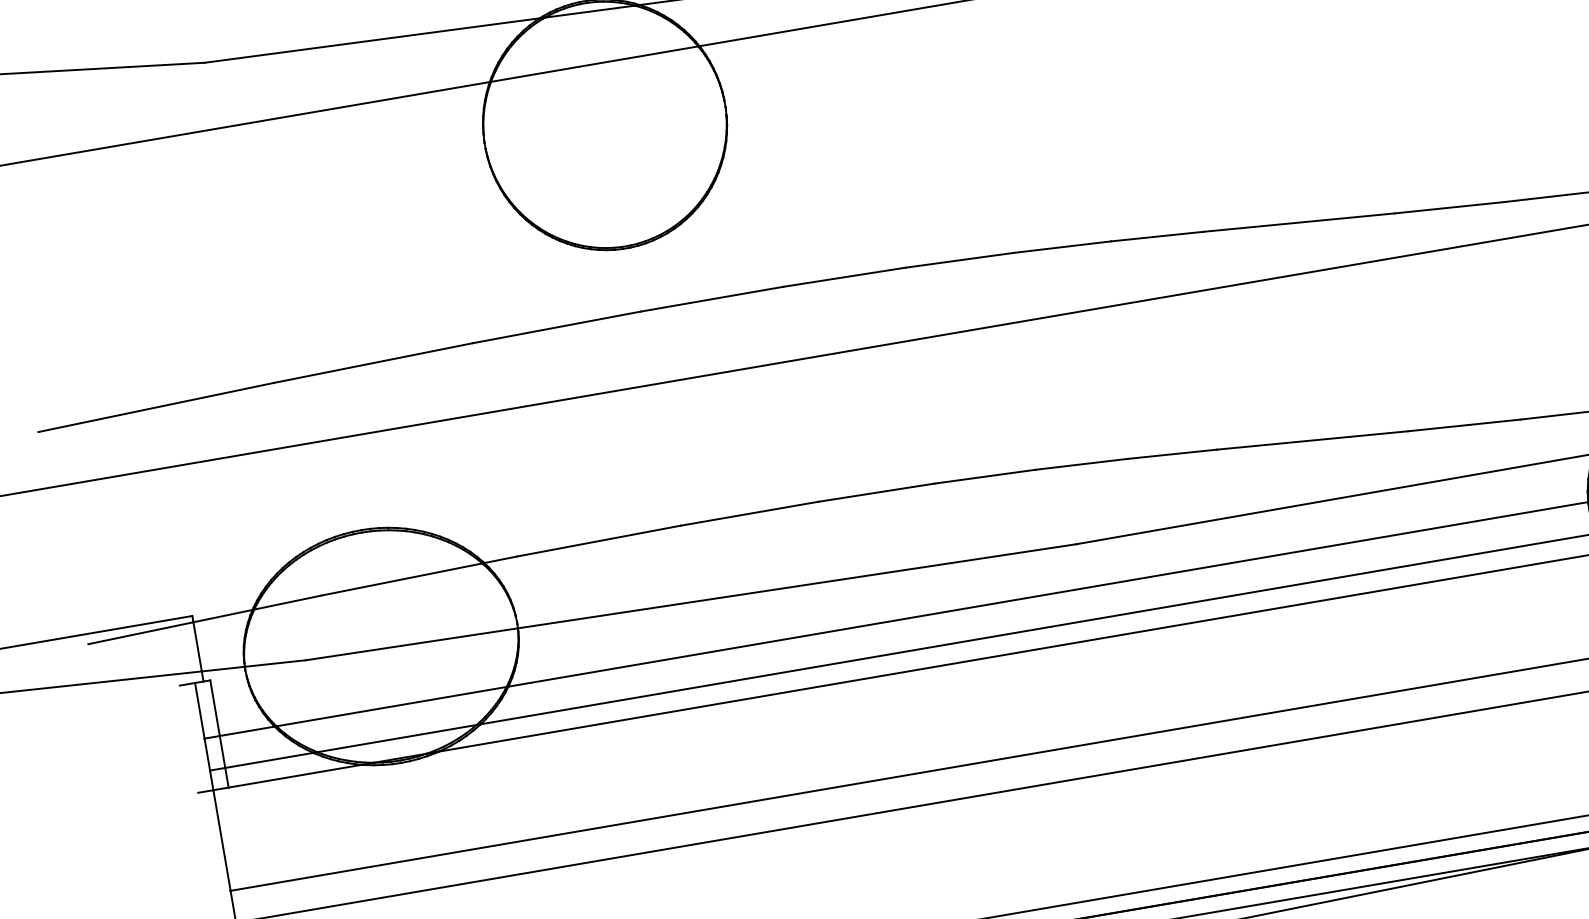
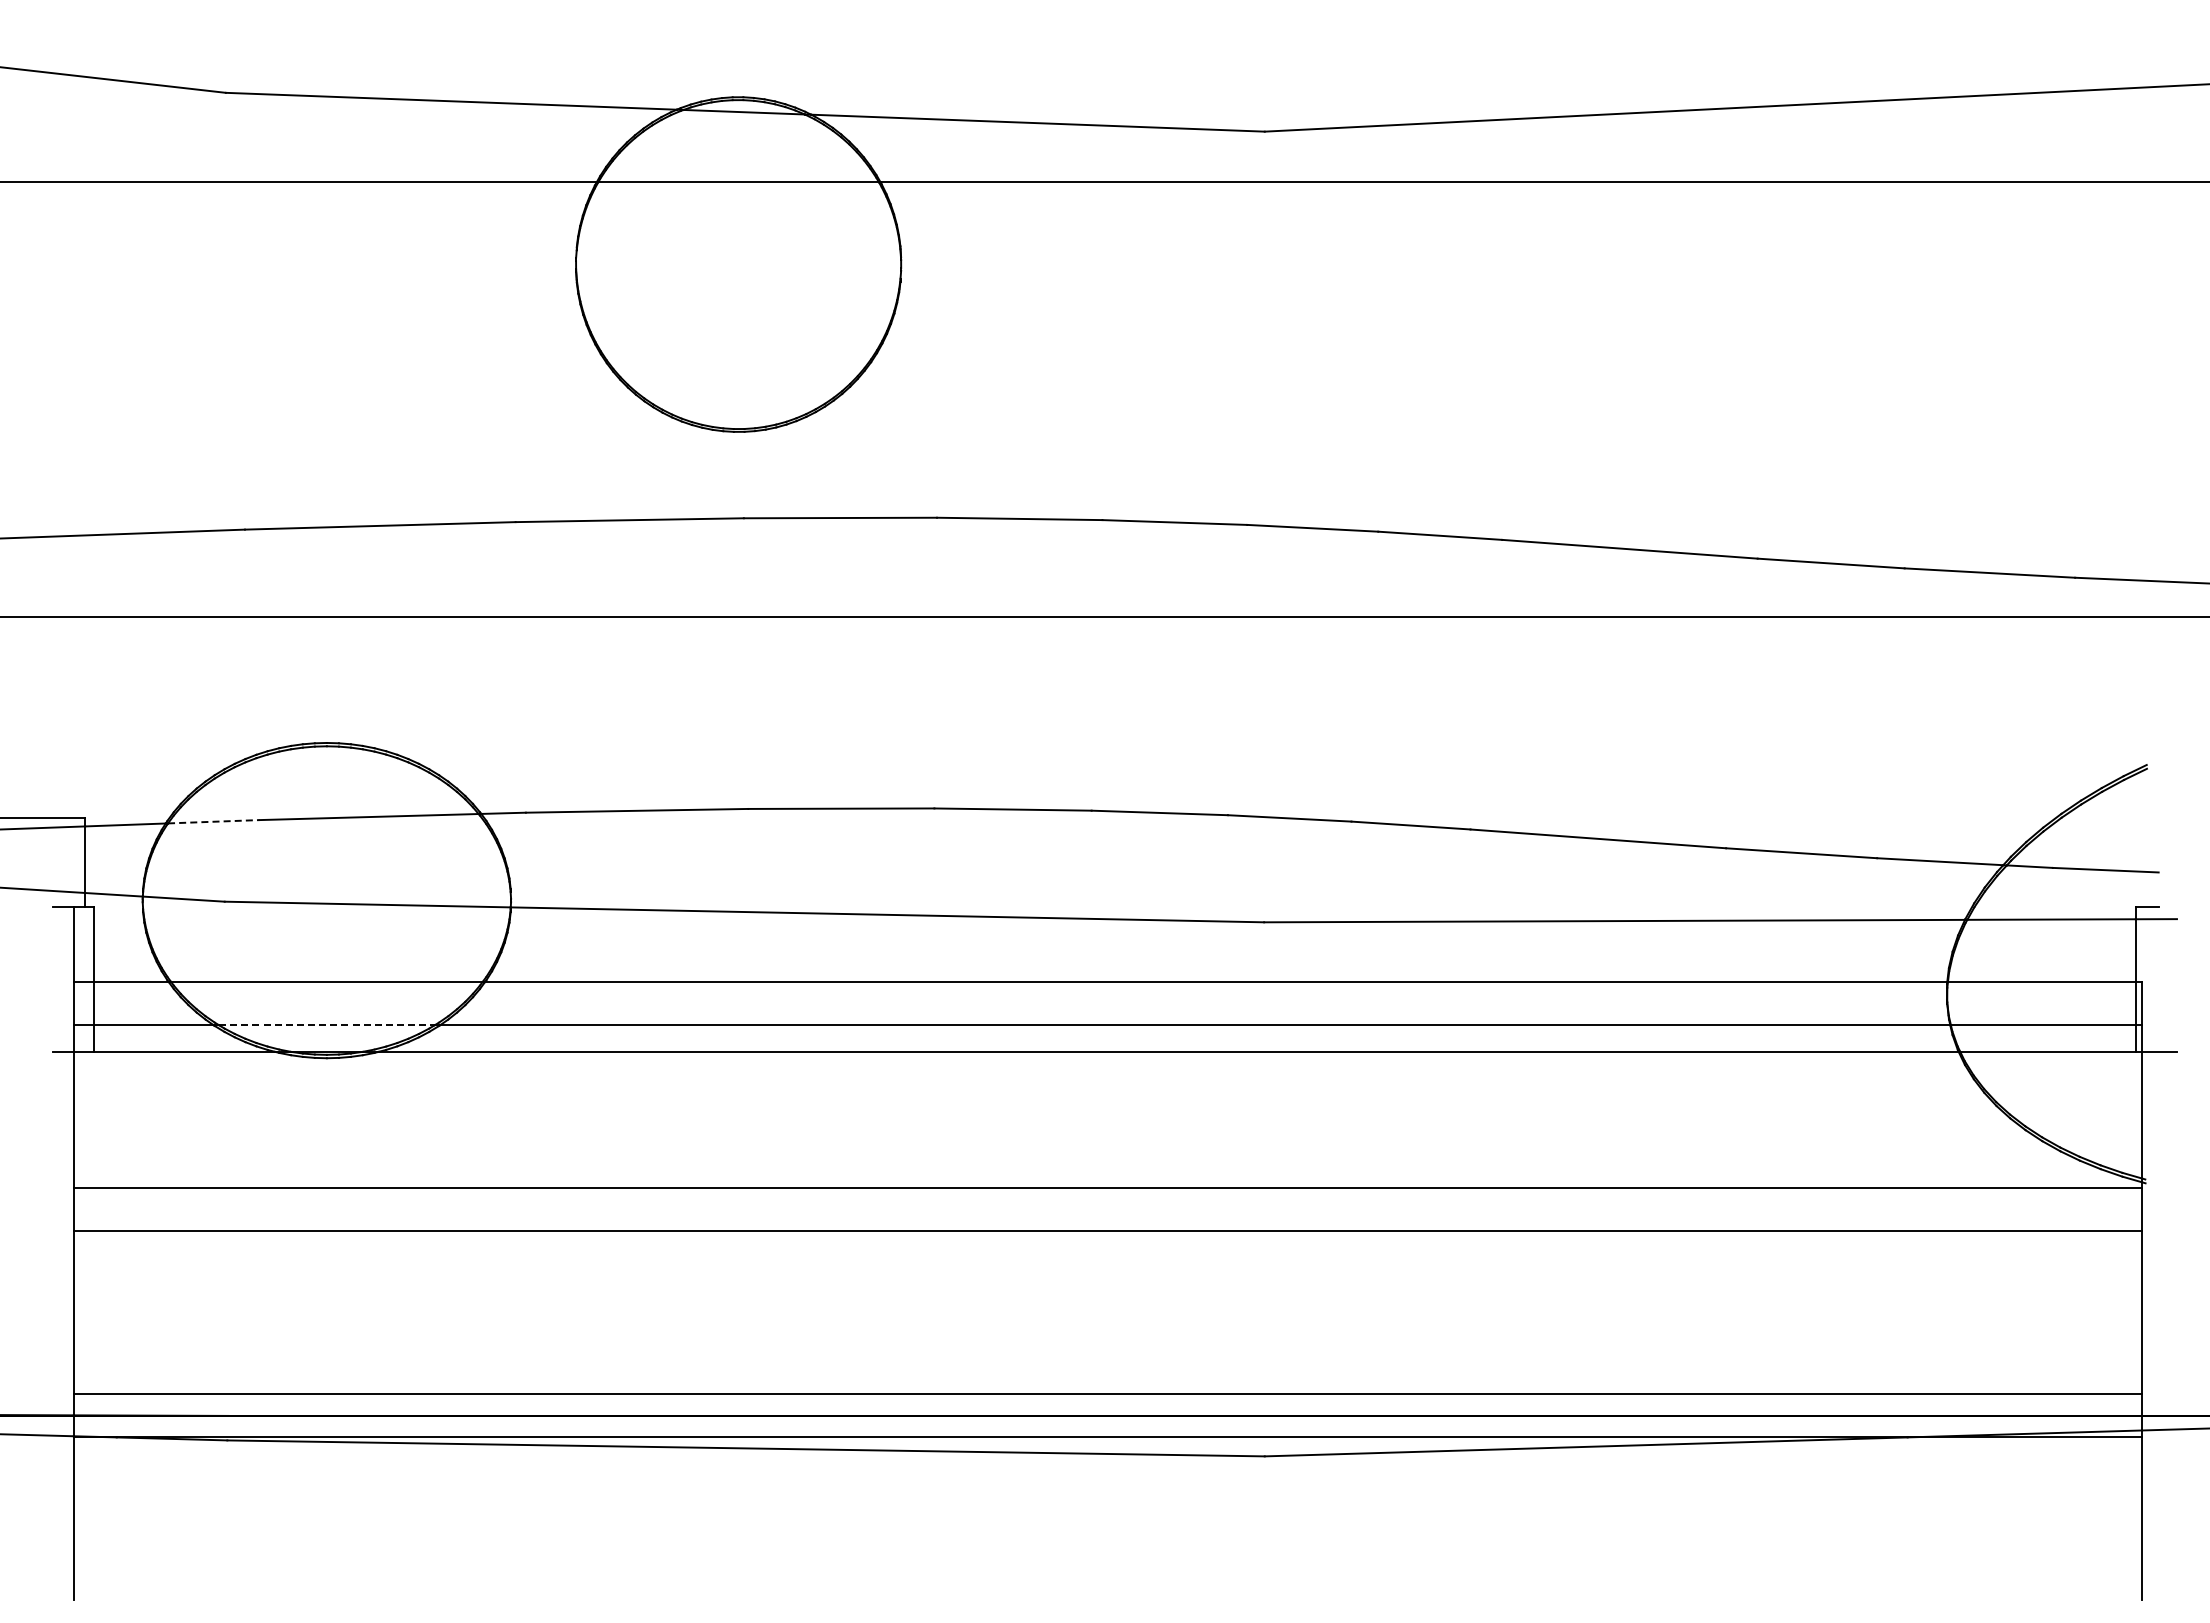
line: (287, 602) -> (213, 821), solid -> dashed
line: (396, 738) -> (326, 1025), solid -> dashed

